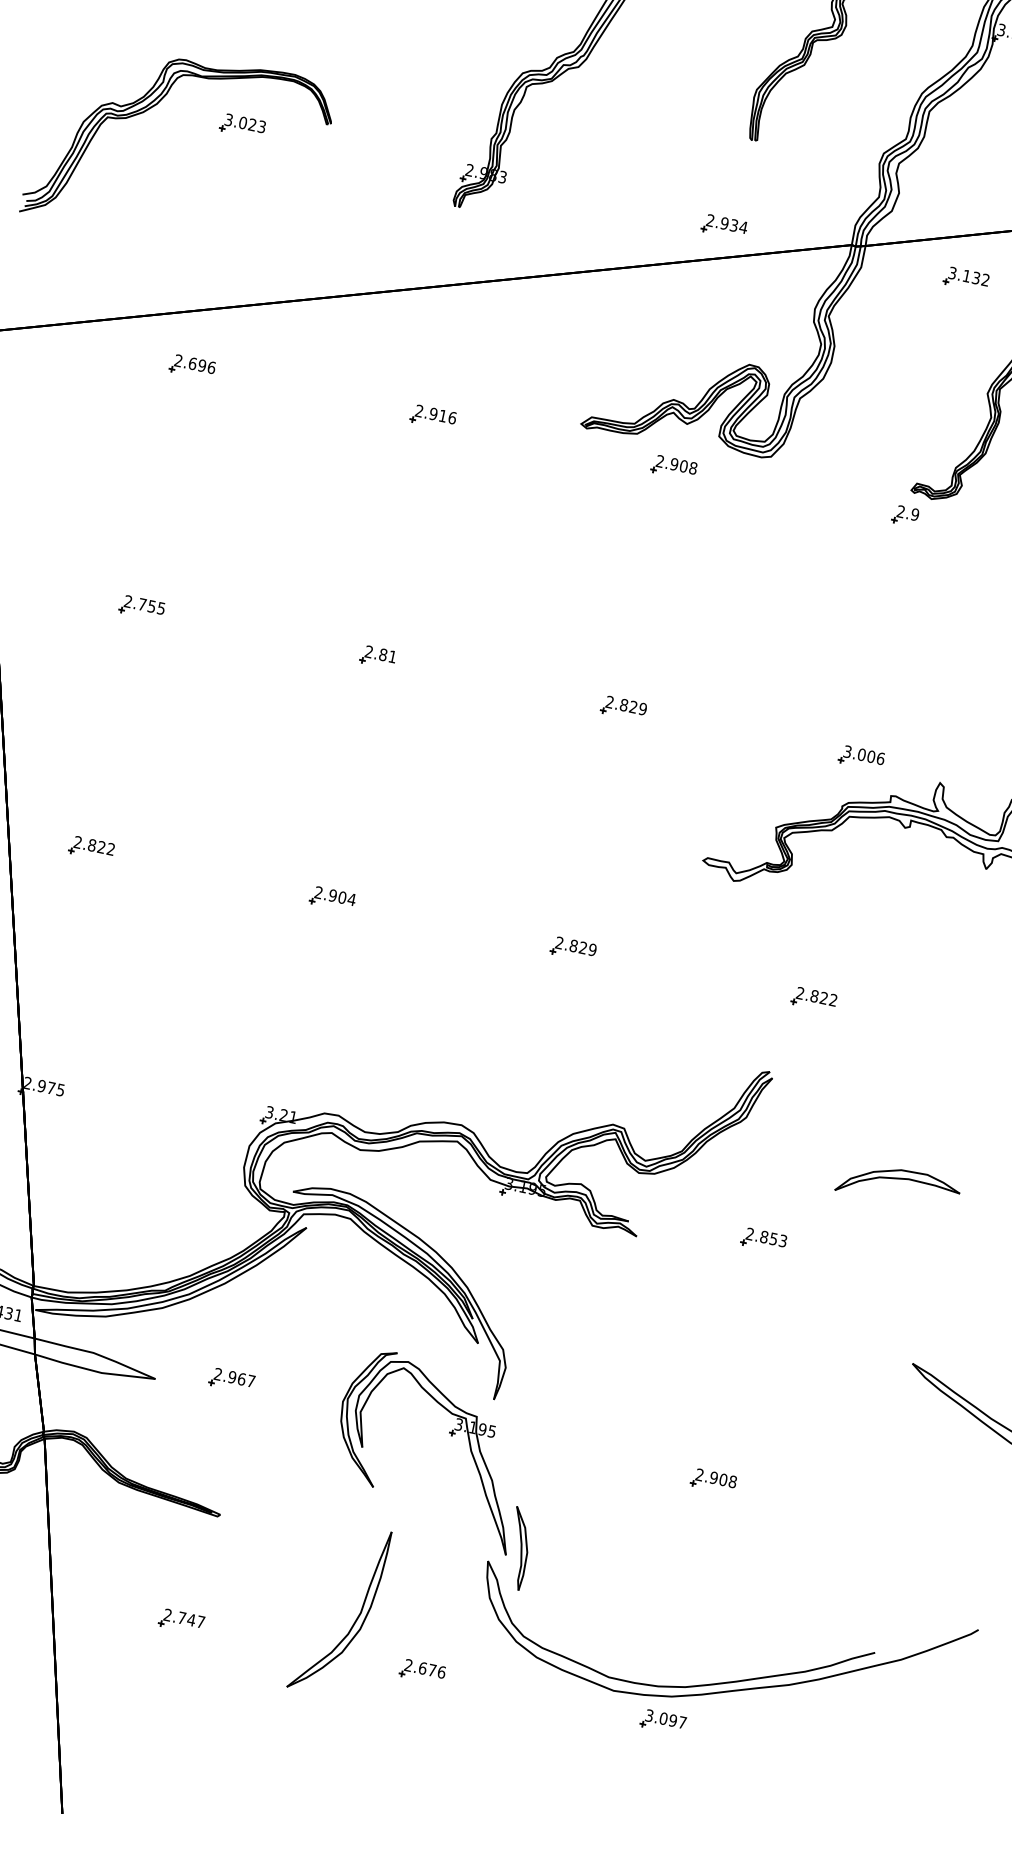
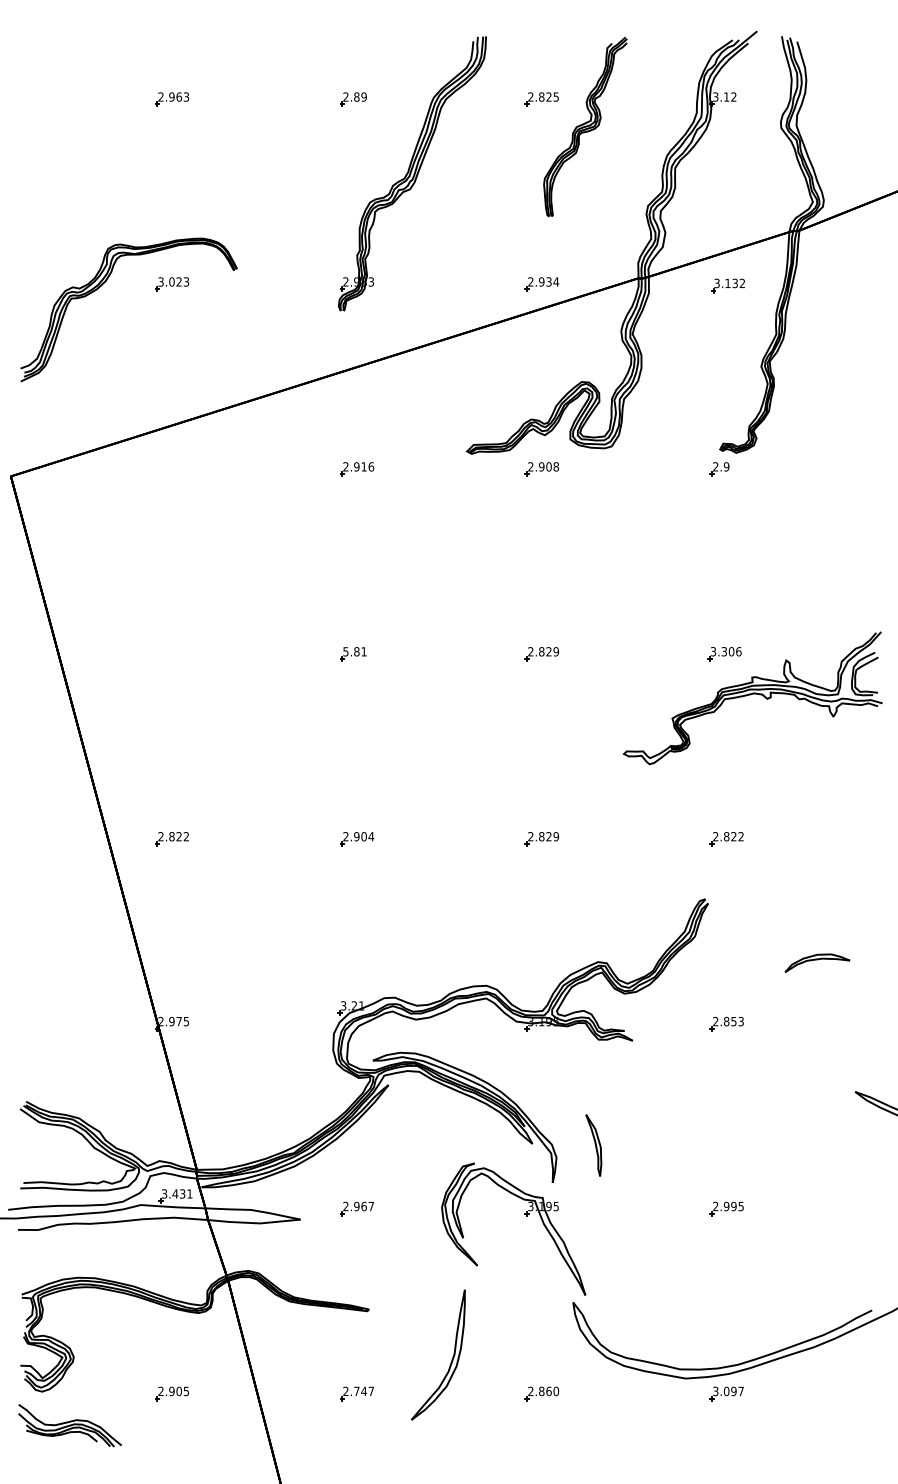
part: (192, 367) -> (172, 469), removed
part: (141, 607) -> (171, 654), removed
text: (368, 651) -> (345, 651), 2.81 -> 5.81
text: (862, 754) -> (724, 651), 3.006 -> 3.306
part: (898, 1184) -> (817, 962), size x0.7
text: (728, 1480) -> (737, 1206), 2.908 -> 2.995
part: (518, 1548) -> (593, 1145), moved
part: (355, 1619) -> (451, 1359), moved
text: (432, 1670) -> (549, 1391), 2.676 -> 2.860

